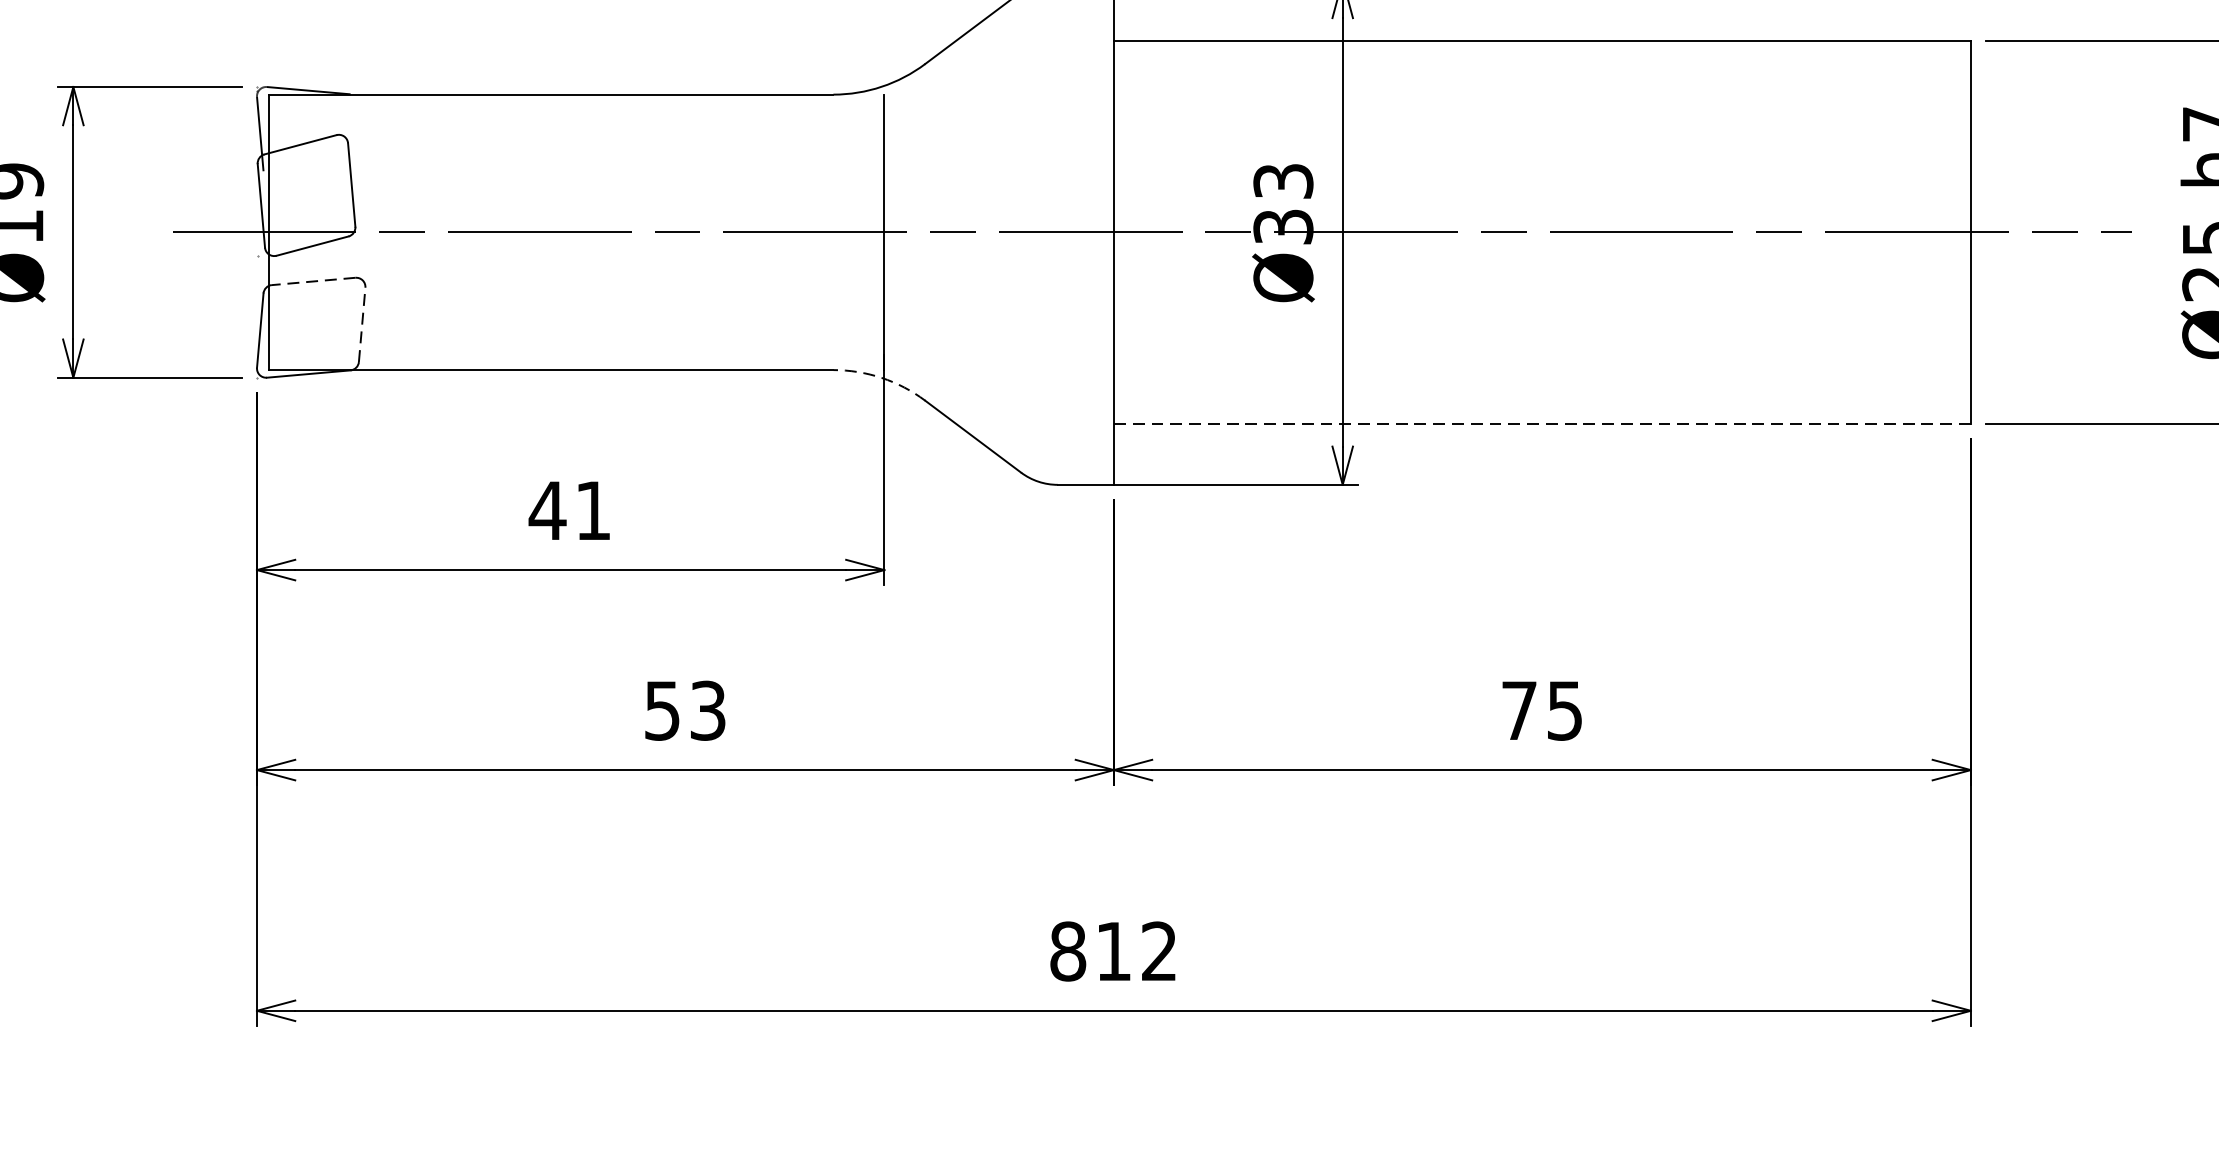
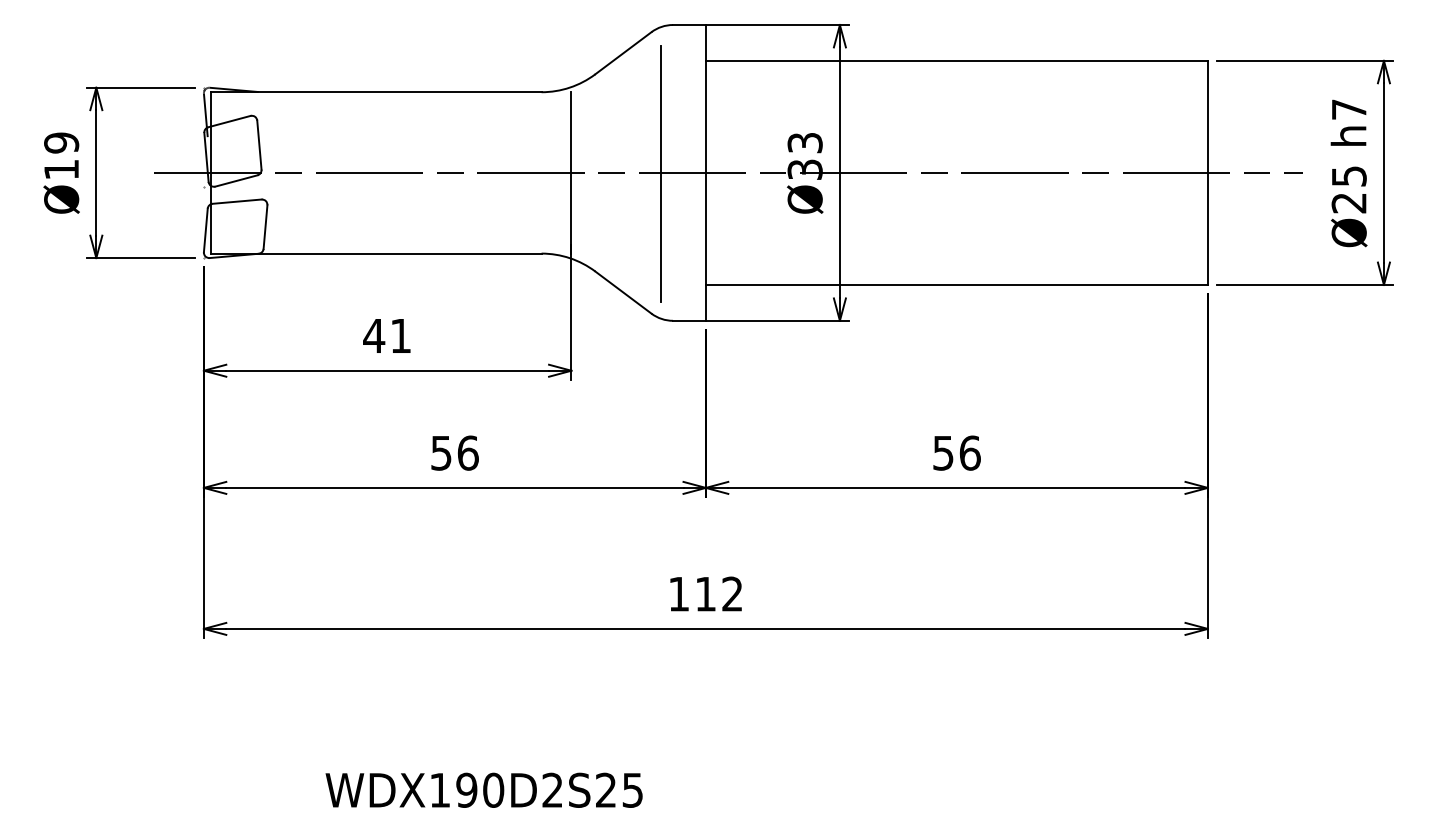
line: (1038, 233) -> (661, 173), added
line: (314, 281) -> (237, 201), dashed -> solid
line: (362, 325) -> (265, 227), dashed -> solid
arc: (881, 378) -> (569, 258), dashed -> solid
line: (1541, 422) -> (956, 284), dashed -> solid
text: (706, 709) -> (467, 452), 53 -> 56
text: (1541, 709) -> (956, 452), 75 -> 56
text: (1067, 950) -> (678, 593), 812 -> 112

